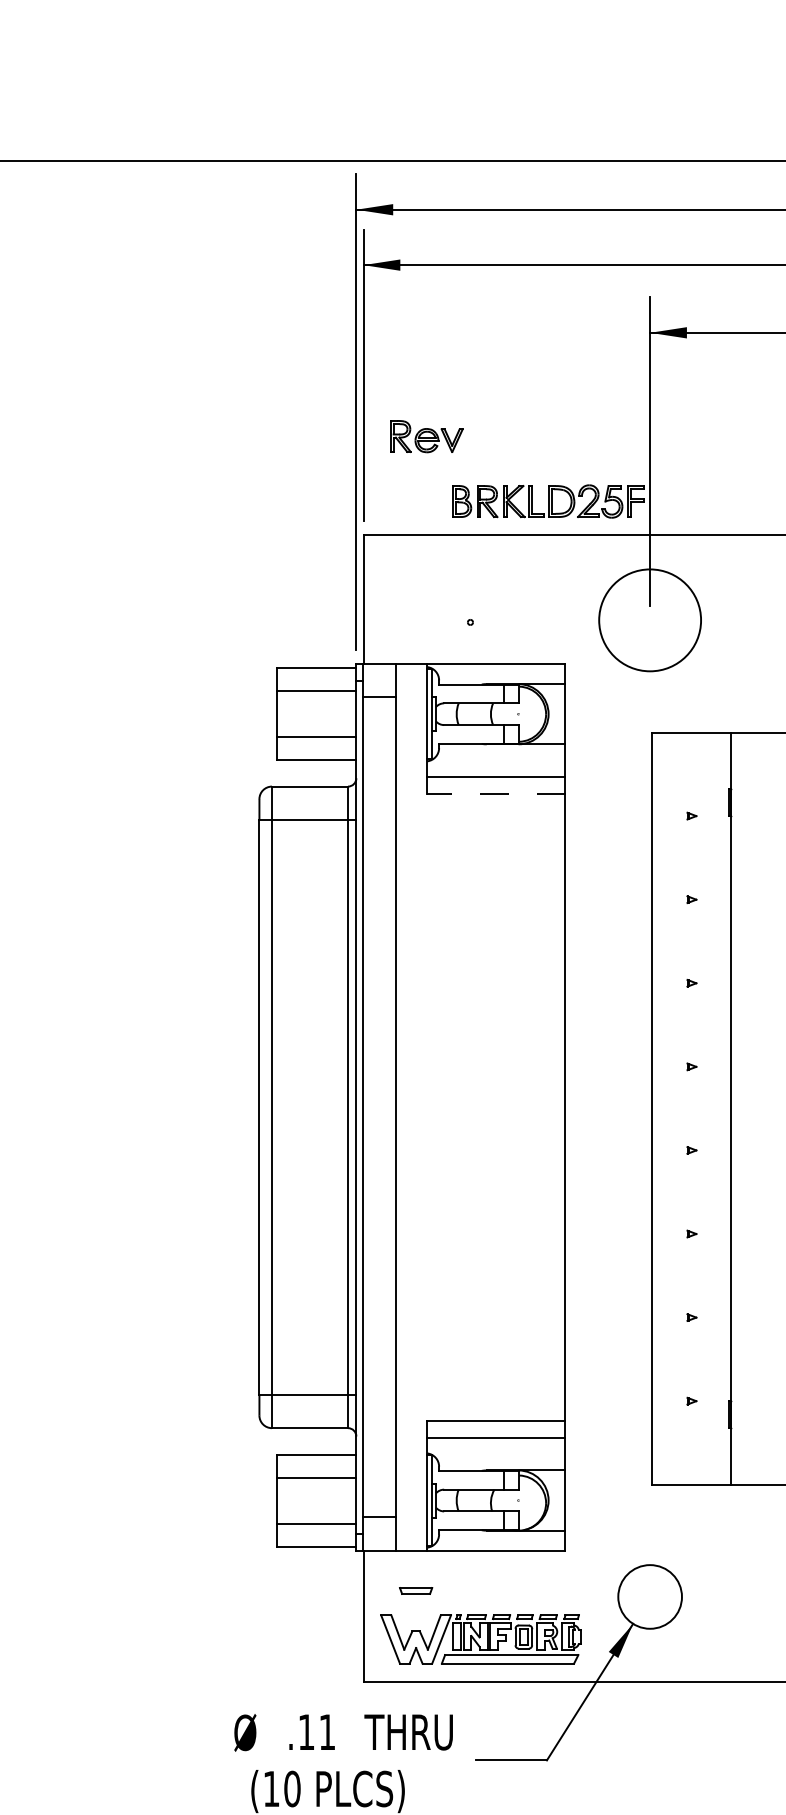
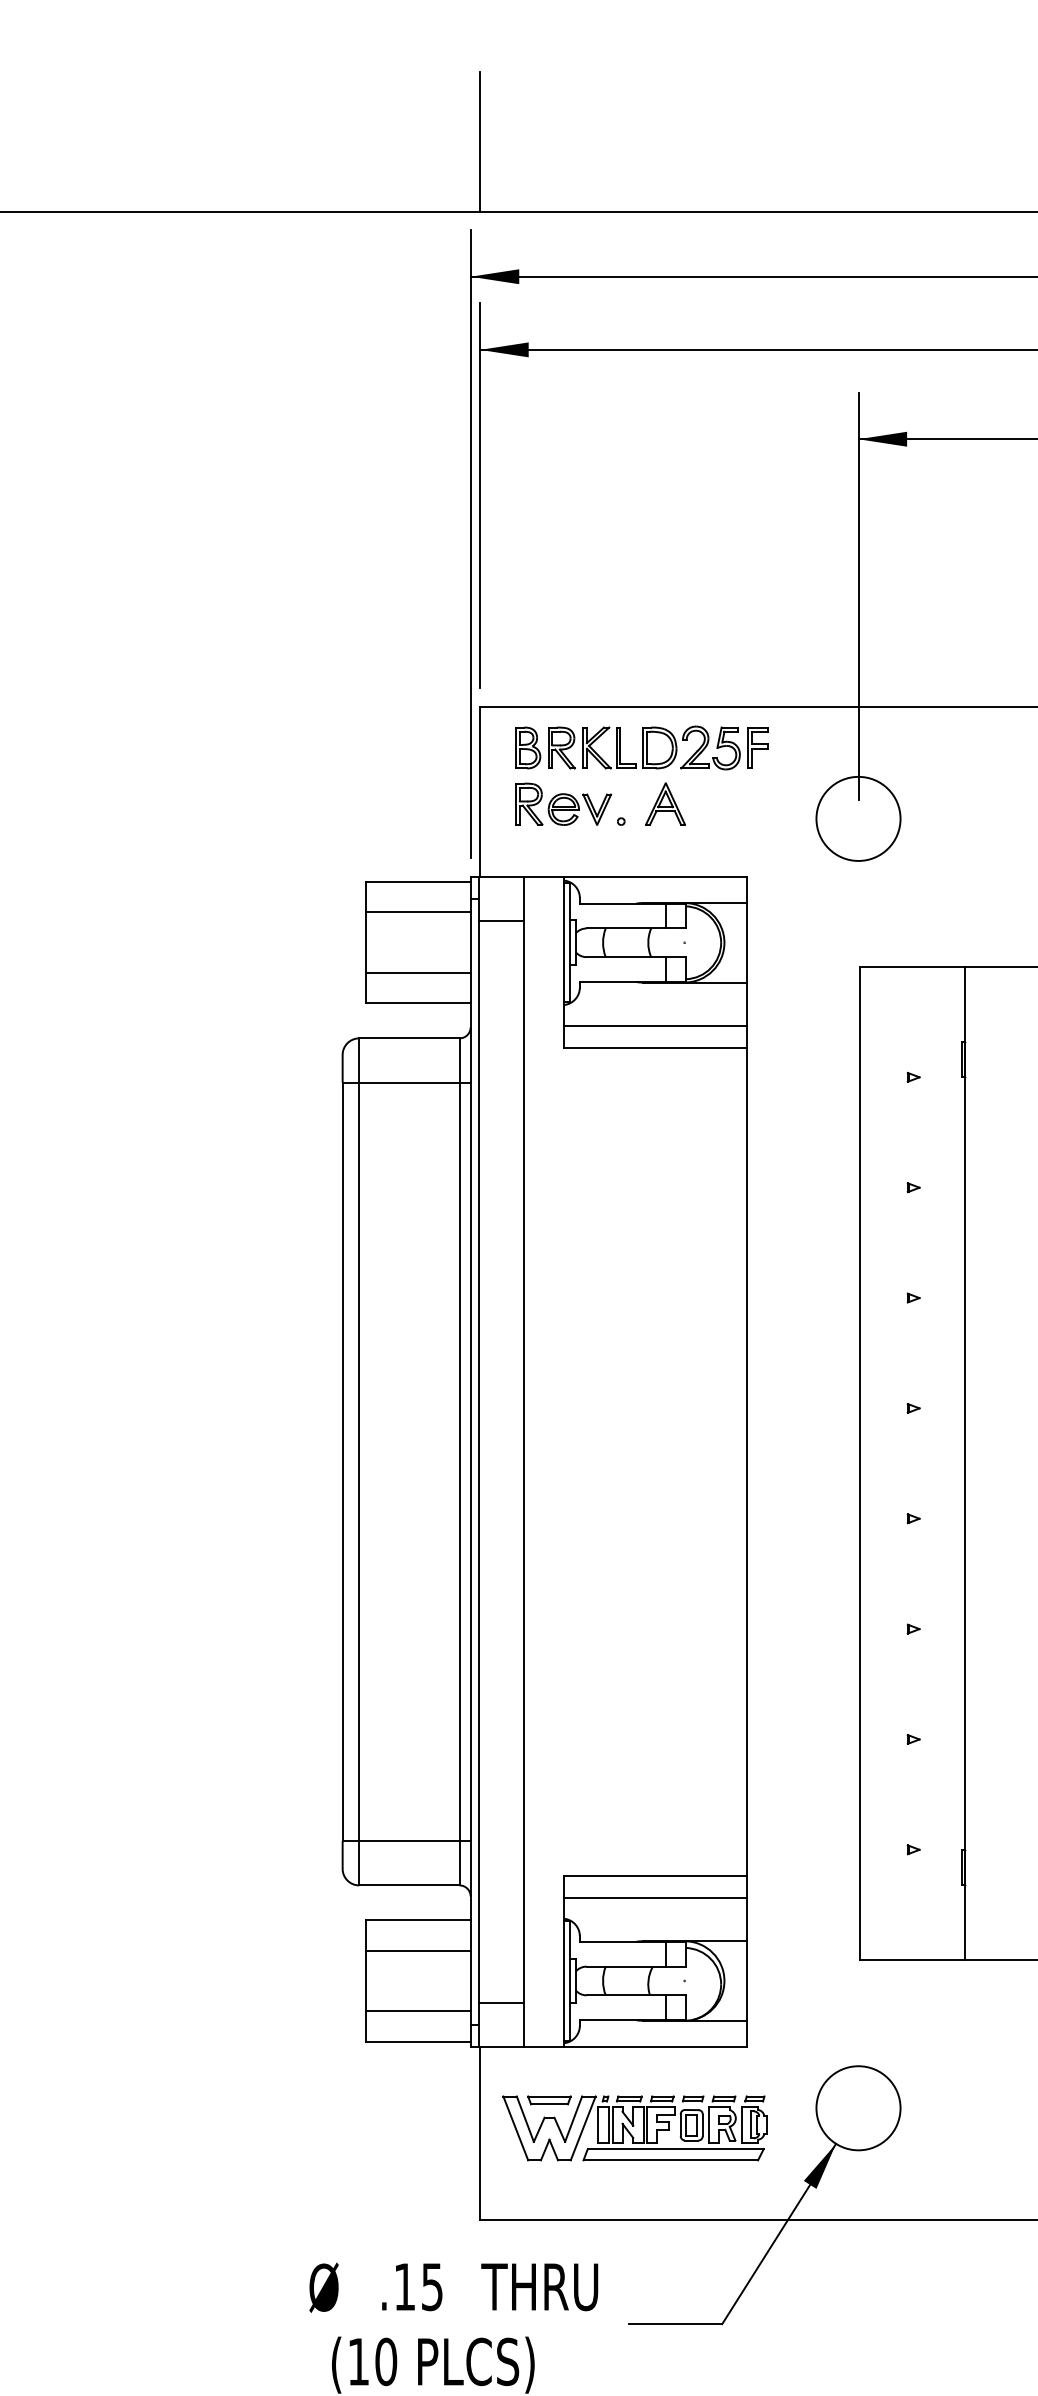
line: (363, 107) -> (480, 141), added
part: (426, 436) -> (563, 803), moved
part: (547, 501) -> (641, 747), moved
part: (503, 608) -> (665, 803), added
circle: (650, 620) -> (858, 818), size x0.62
line: (496, 794) -> (655, 1048), dashed -> solid
part: (480, 1639) -> (634, 2128), moved
text: (327, 1732) -> (432, 2287), .11 -> .15

